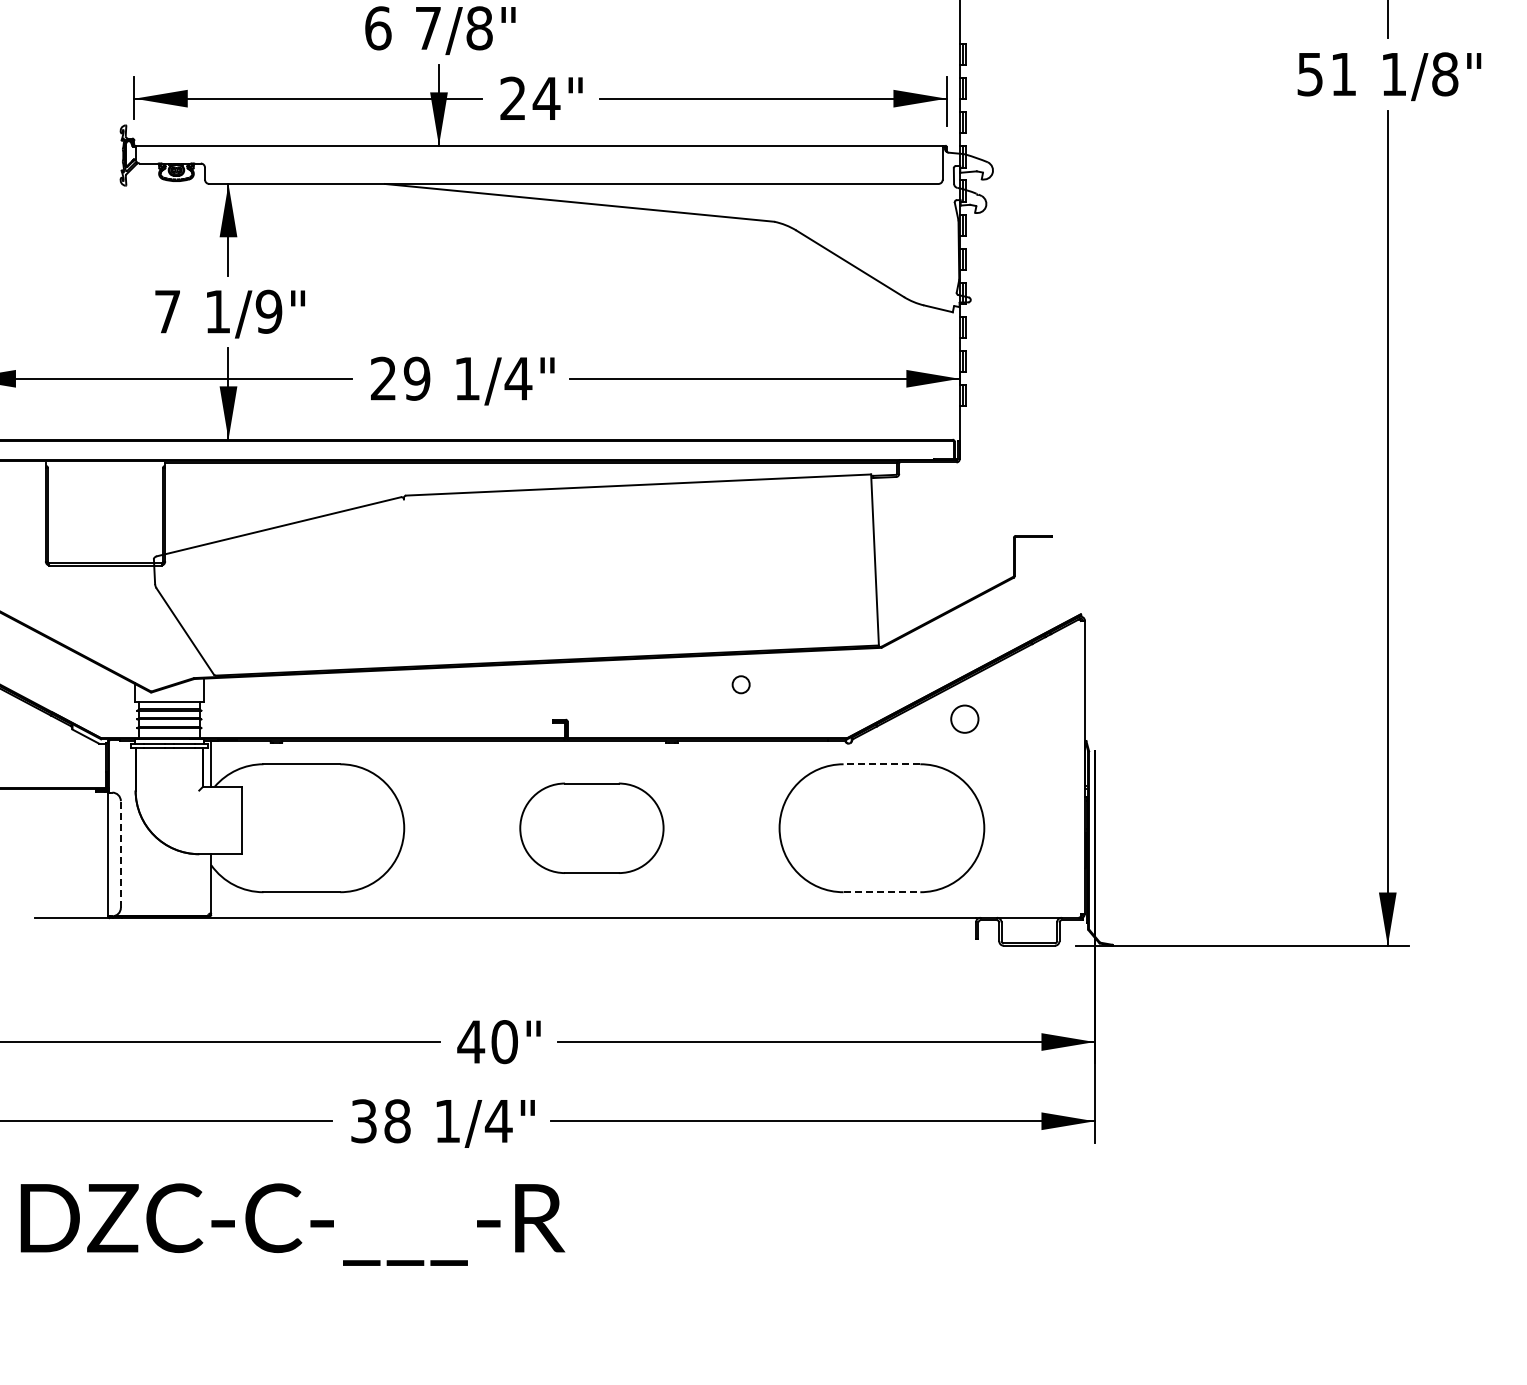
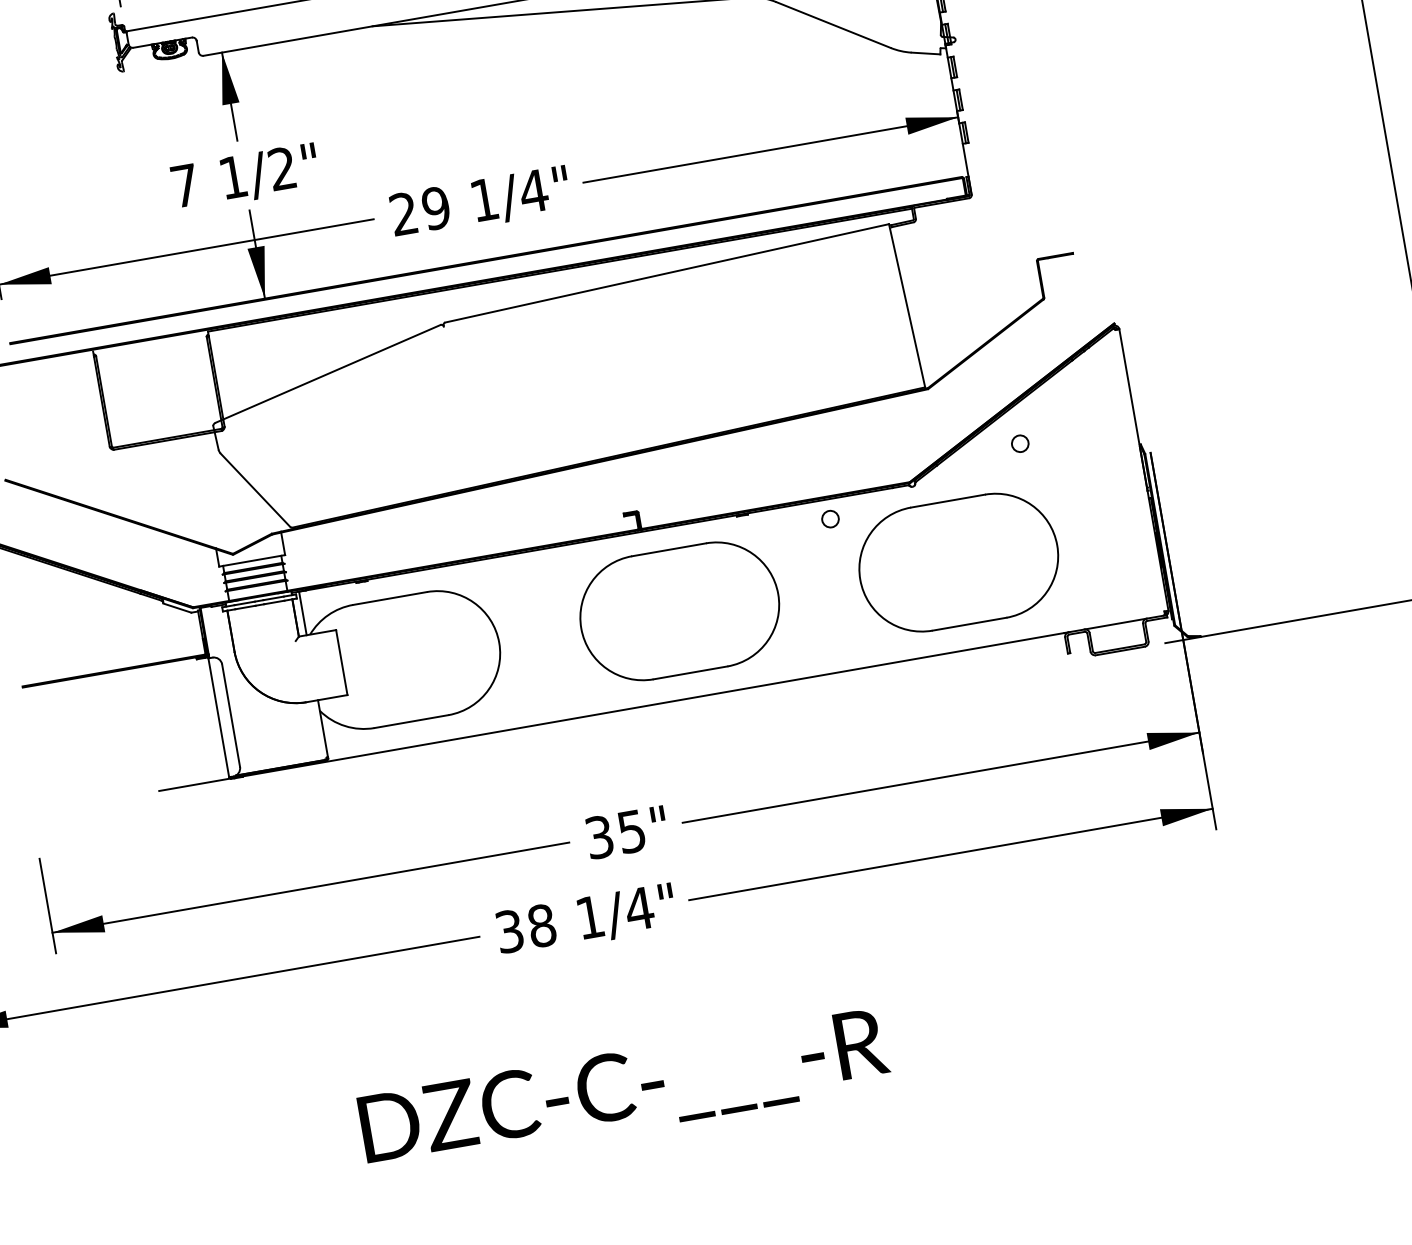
text: (268, 311) -> (281, 168), 1/9" -> 1/2"
circle: (740, 684) -> (829, 519), moved
circle: (964, 718) -> (1019, 443), size x0.62
line: (881, 764) -> (947, 501), dashed -> solid
part: (591, 828) -> (679, 611), size x1.43
line: (120, 853) -> (230, 714), dashed -> solid
line: (882, 892) -> (970, 624), dashed -> solid
text: (487, 1042) -> (615, 834), 40" -> 35"
text: (292, 1224) -> (624, 1091), moved

